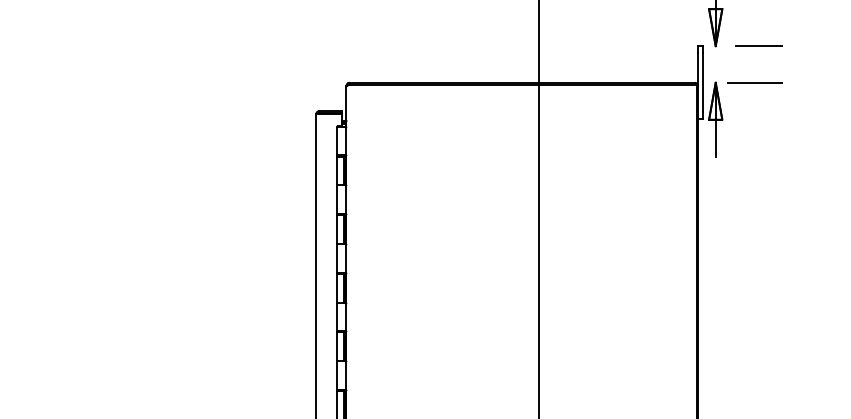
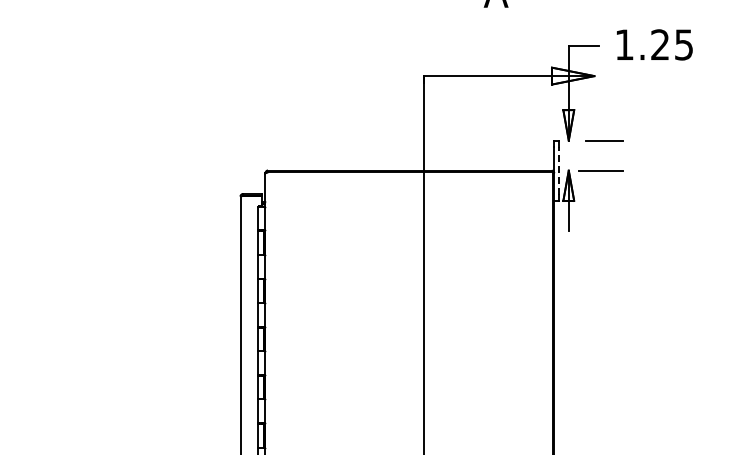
line: (703, 82) -> (558, 170), solid -> dashed

